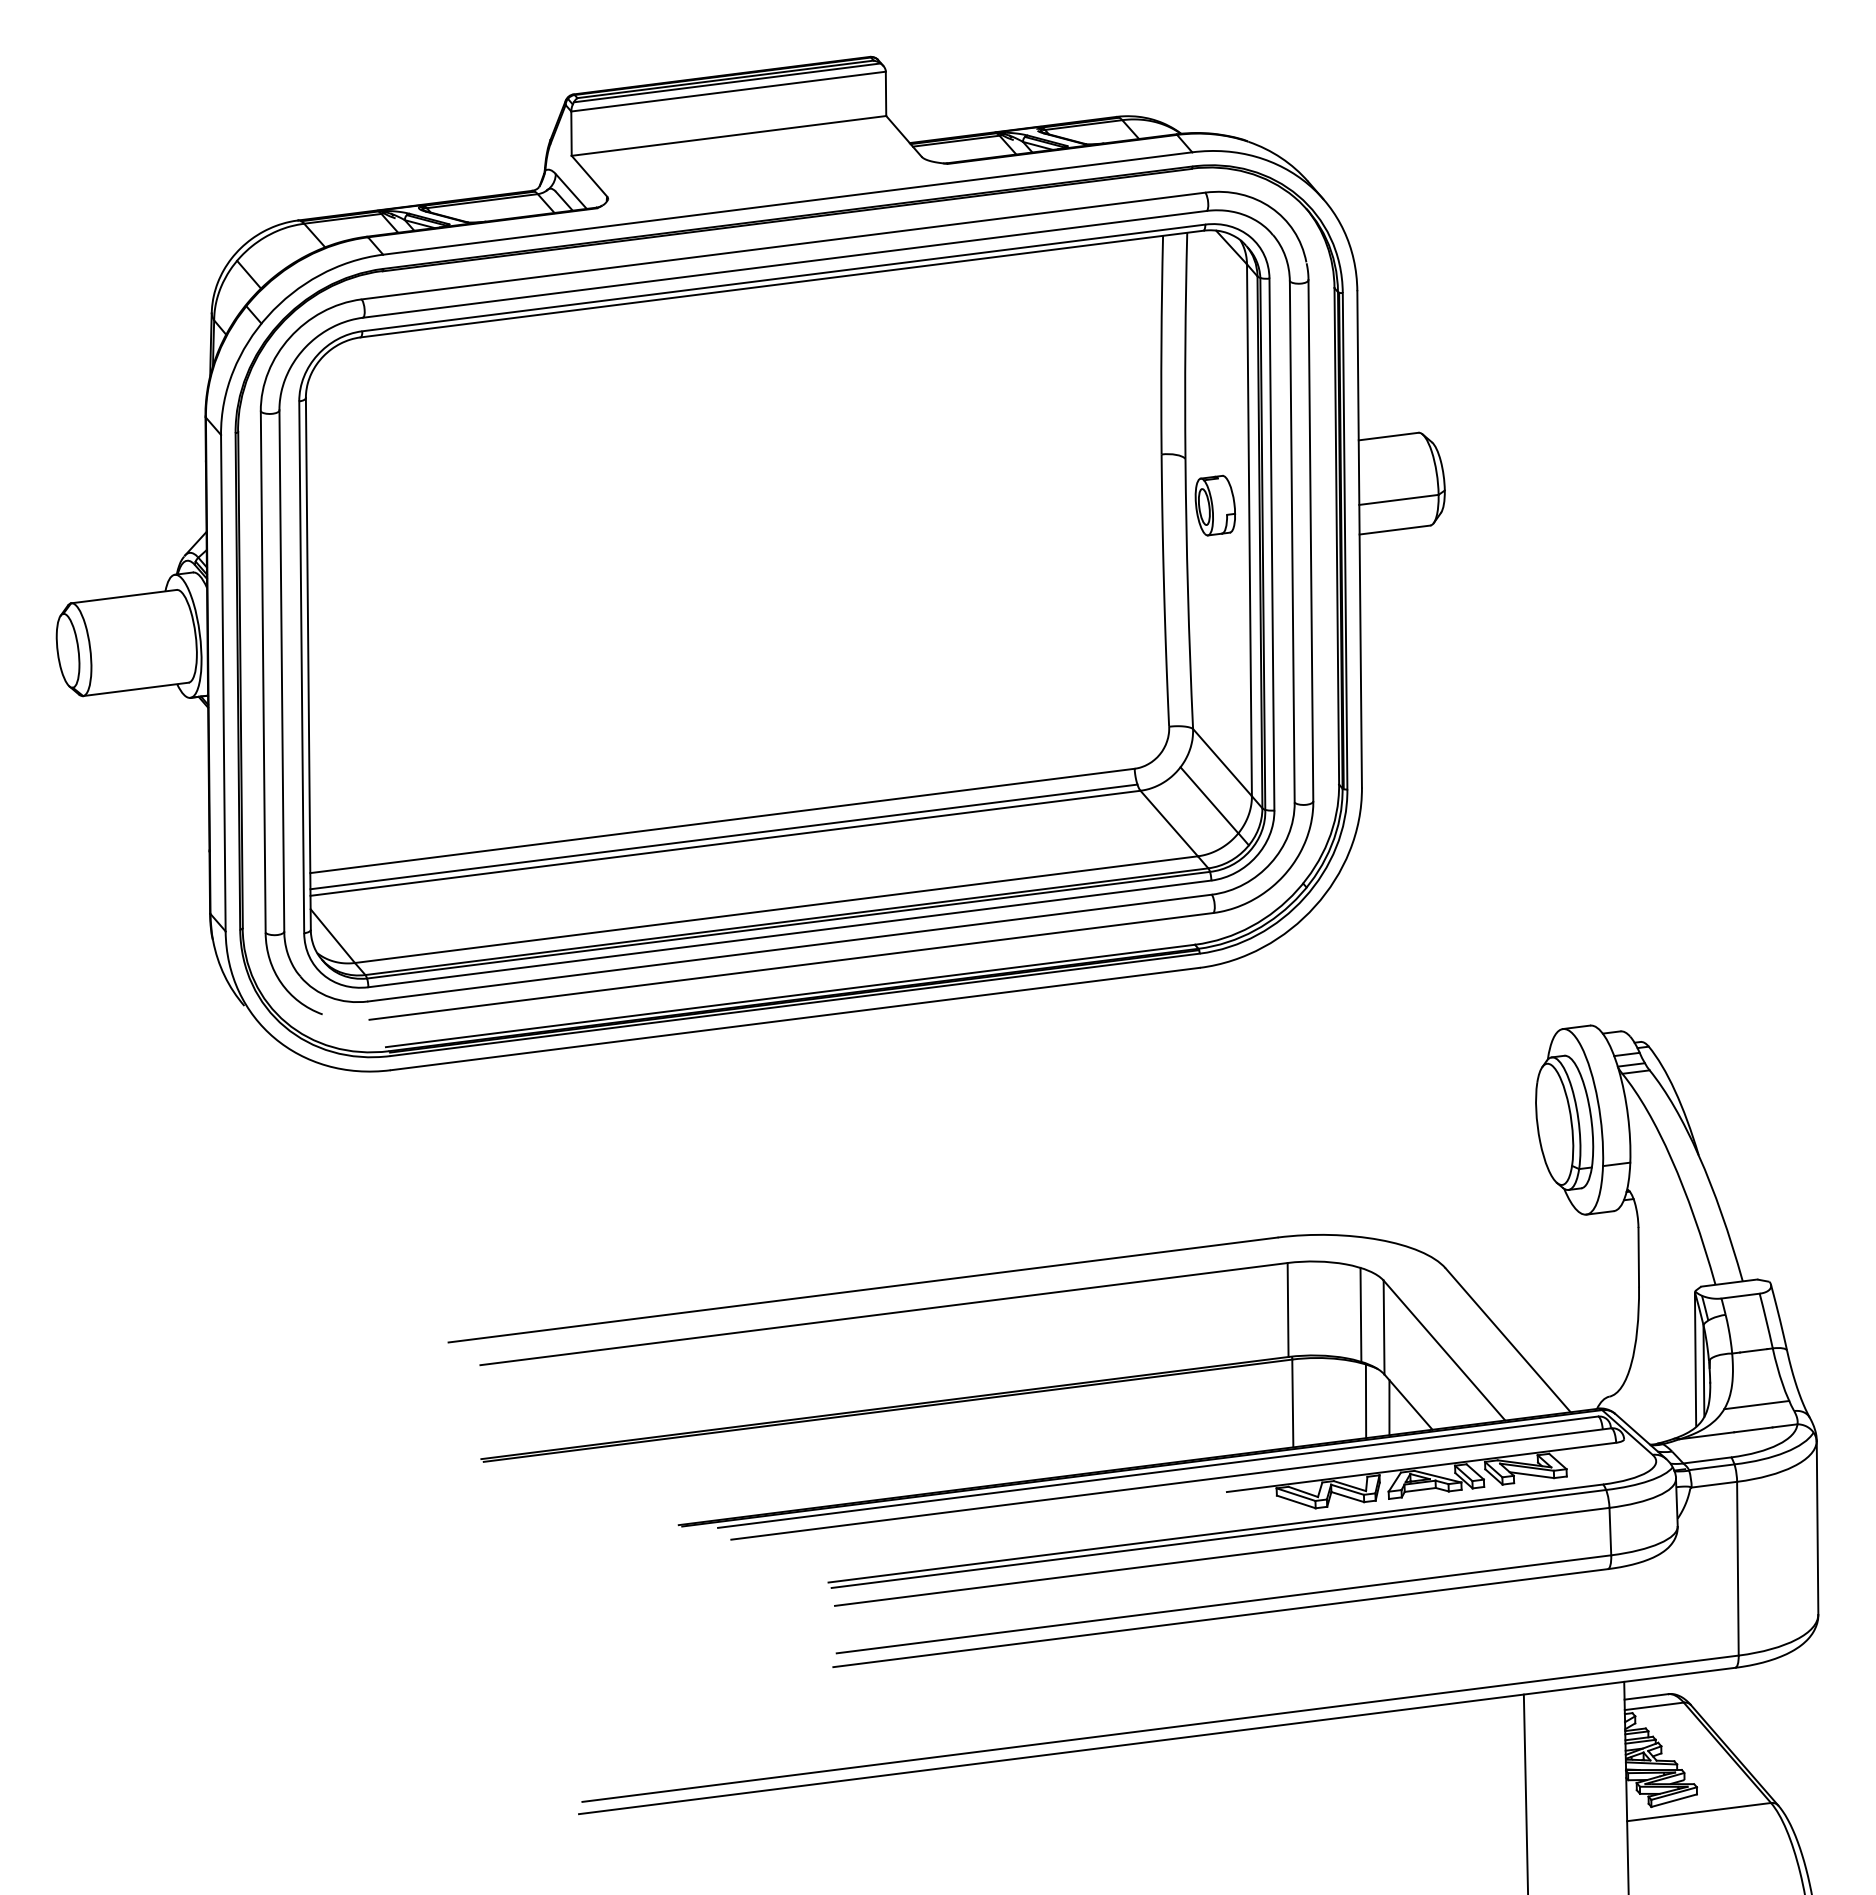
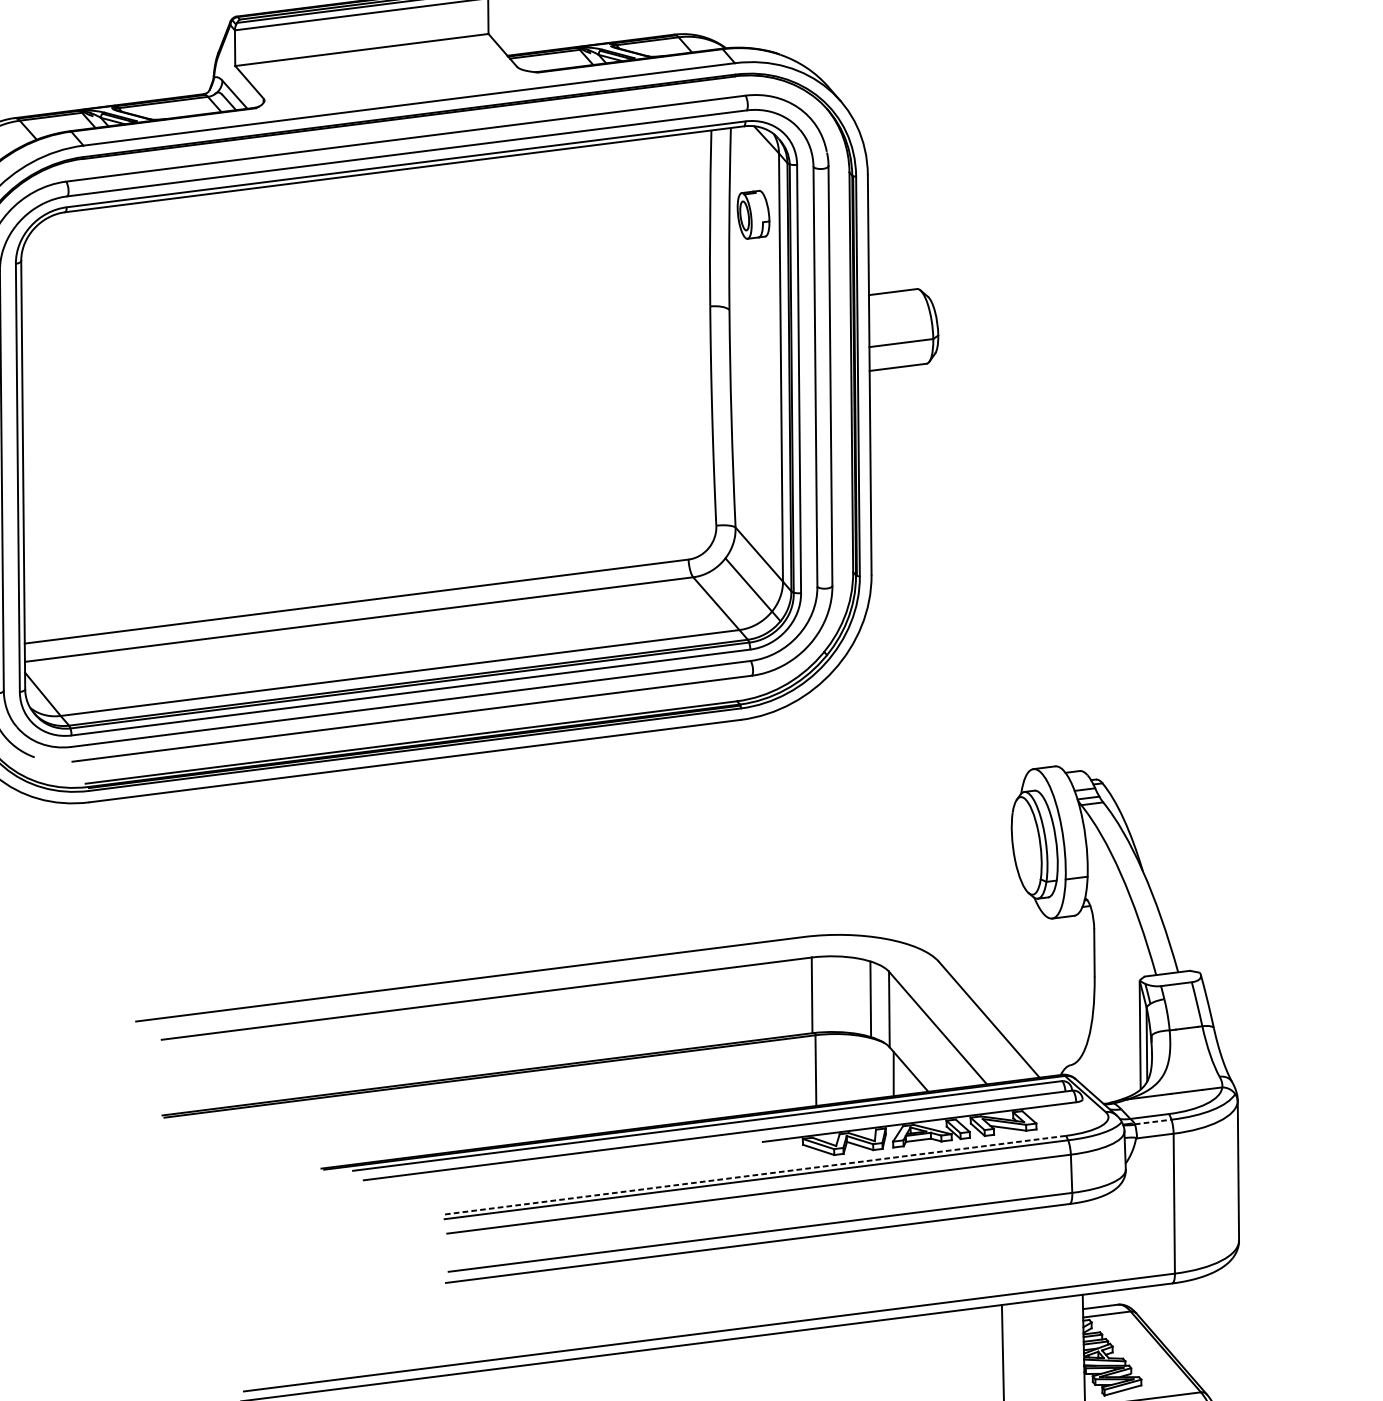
part: (1215, 505) -> (753, 214), moved
line: (723, 836) -> (357, 614), removed
line: (1365, 1401) -> (874, 1069), removed
line: (1756, 1404) -> (1189, 1071), removed
line: (1711, 1467) -> (1153, 1122), solid -> dashed
line: (1215, 1533) -> (753, 1175), solid -> dashed

